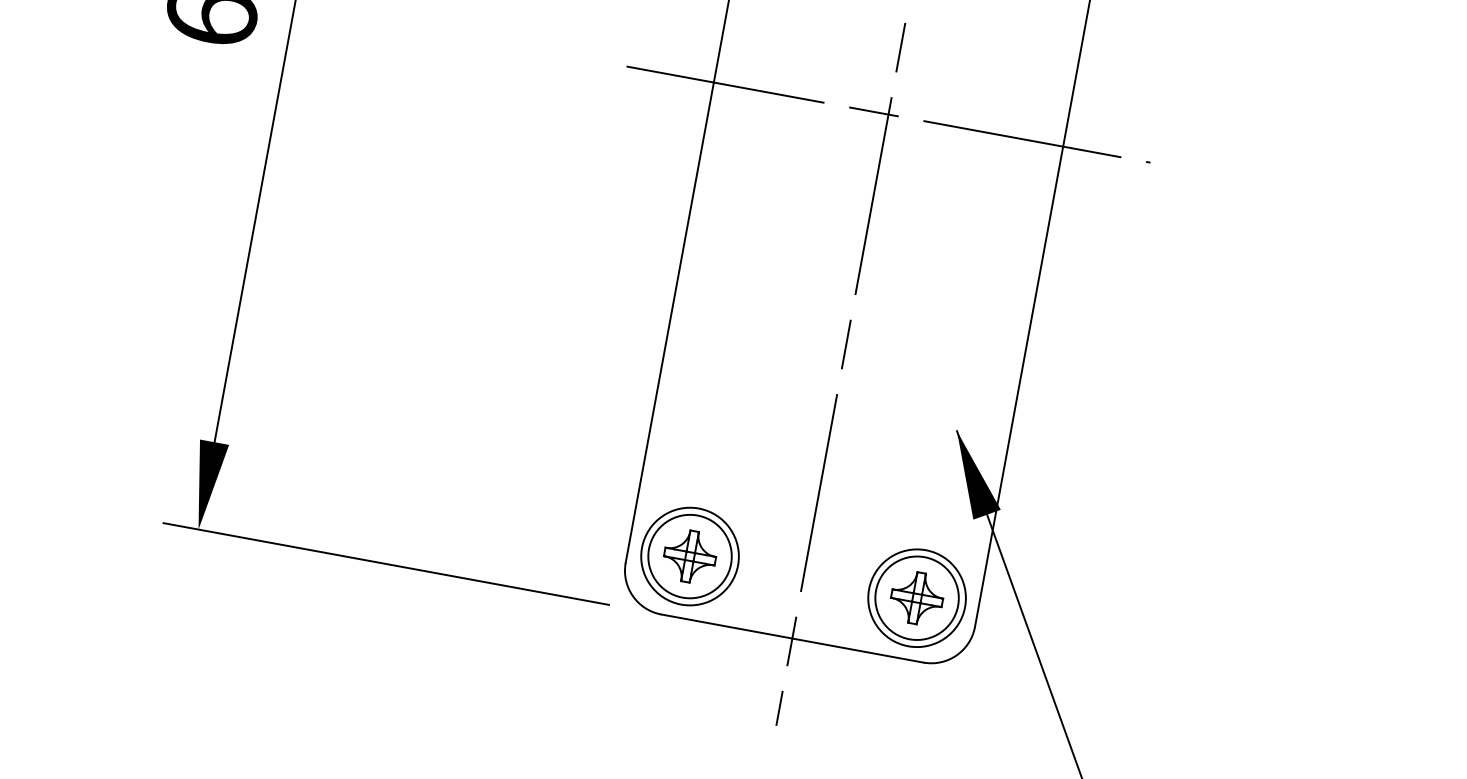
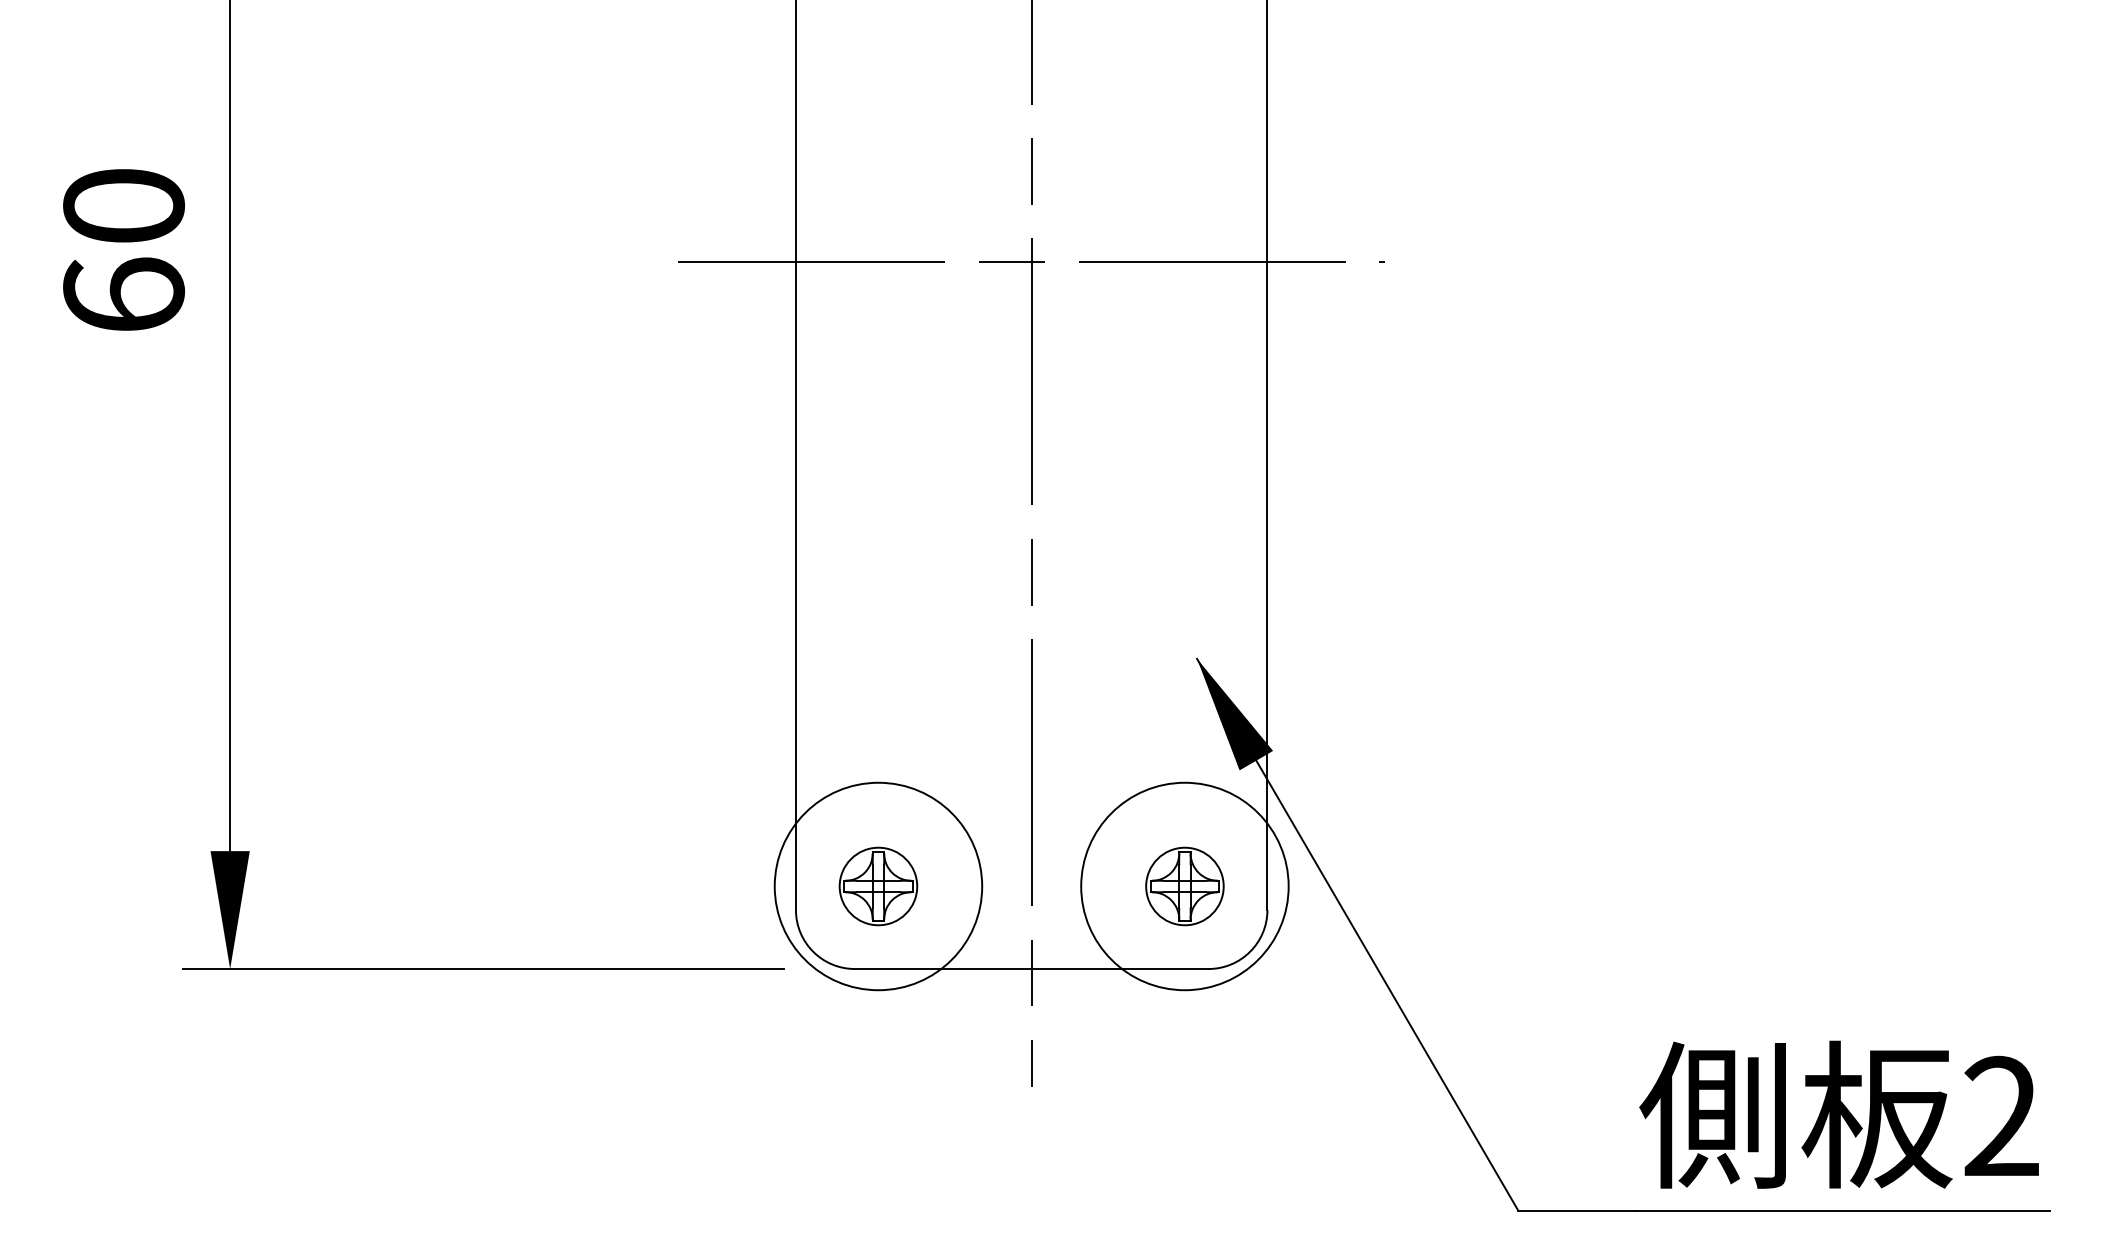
circle: (690, 556) -> (878, 886), size x0.7
circle: (690, 556) -> (878, 886), size x1.6
circle: (916, 598) -> (1184, 886), size x0.7
circle: (916, 598) -> (1184, 886), size x1.6

